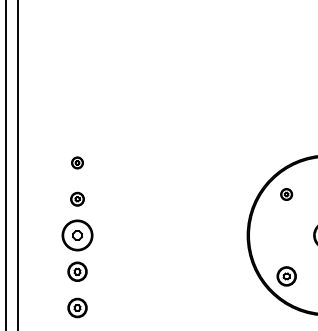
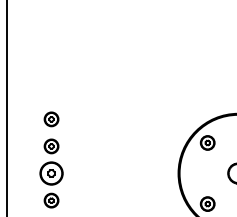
part: (77, 162) -> (51, 119), size x1.67
part: (286, 194) -> (207, 142), size x1.67
part: (77, 199) -> (51, 146), size x1.43

